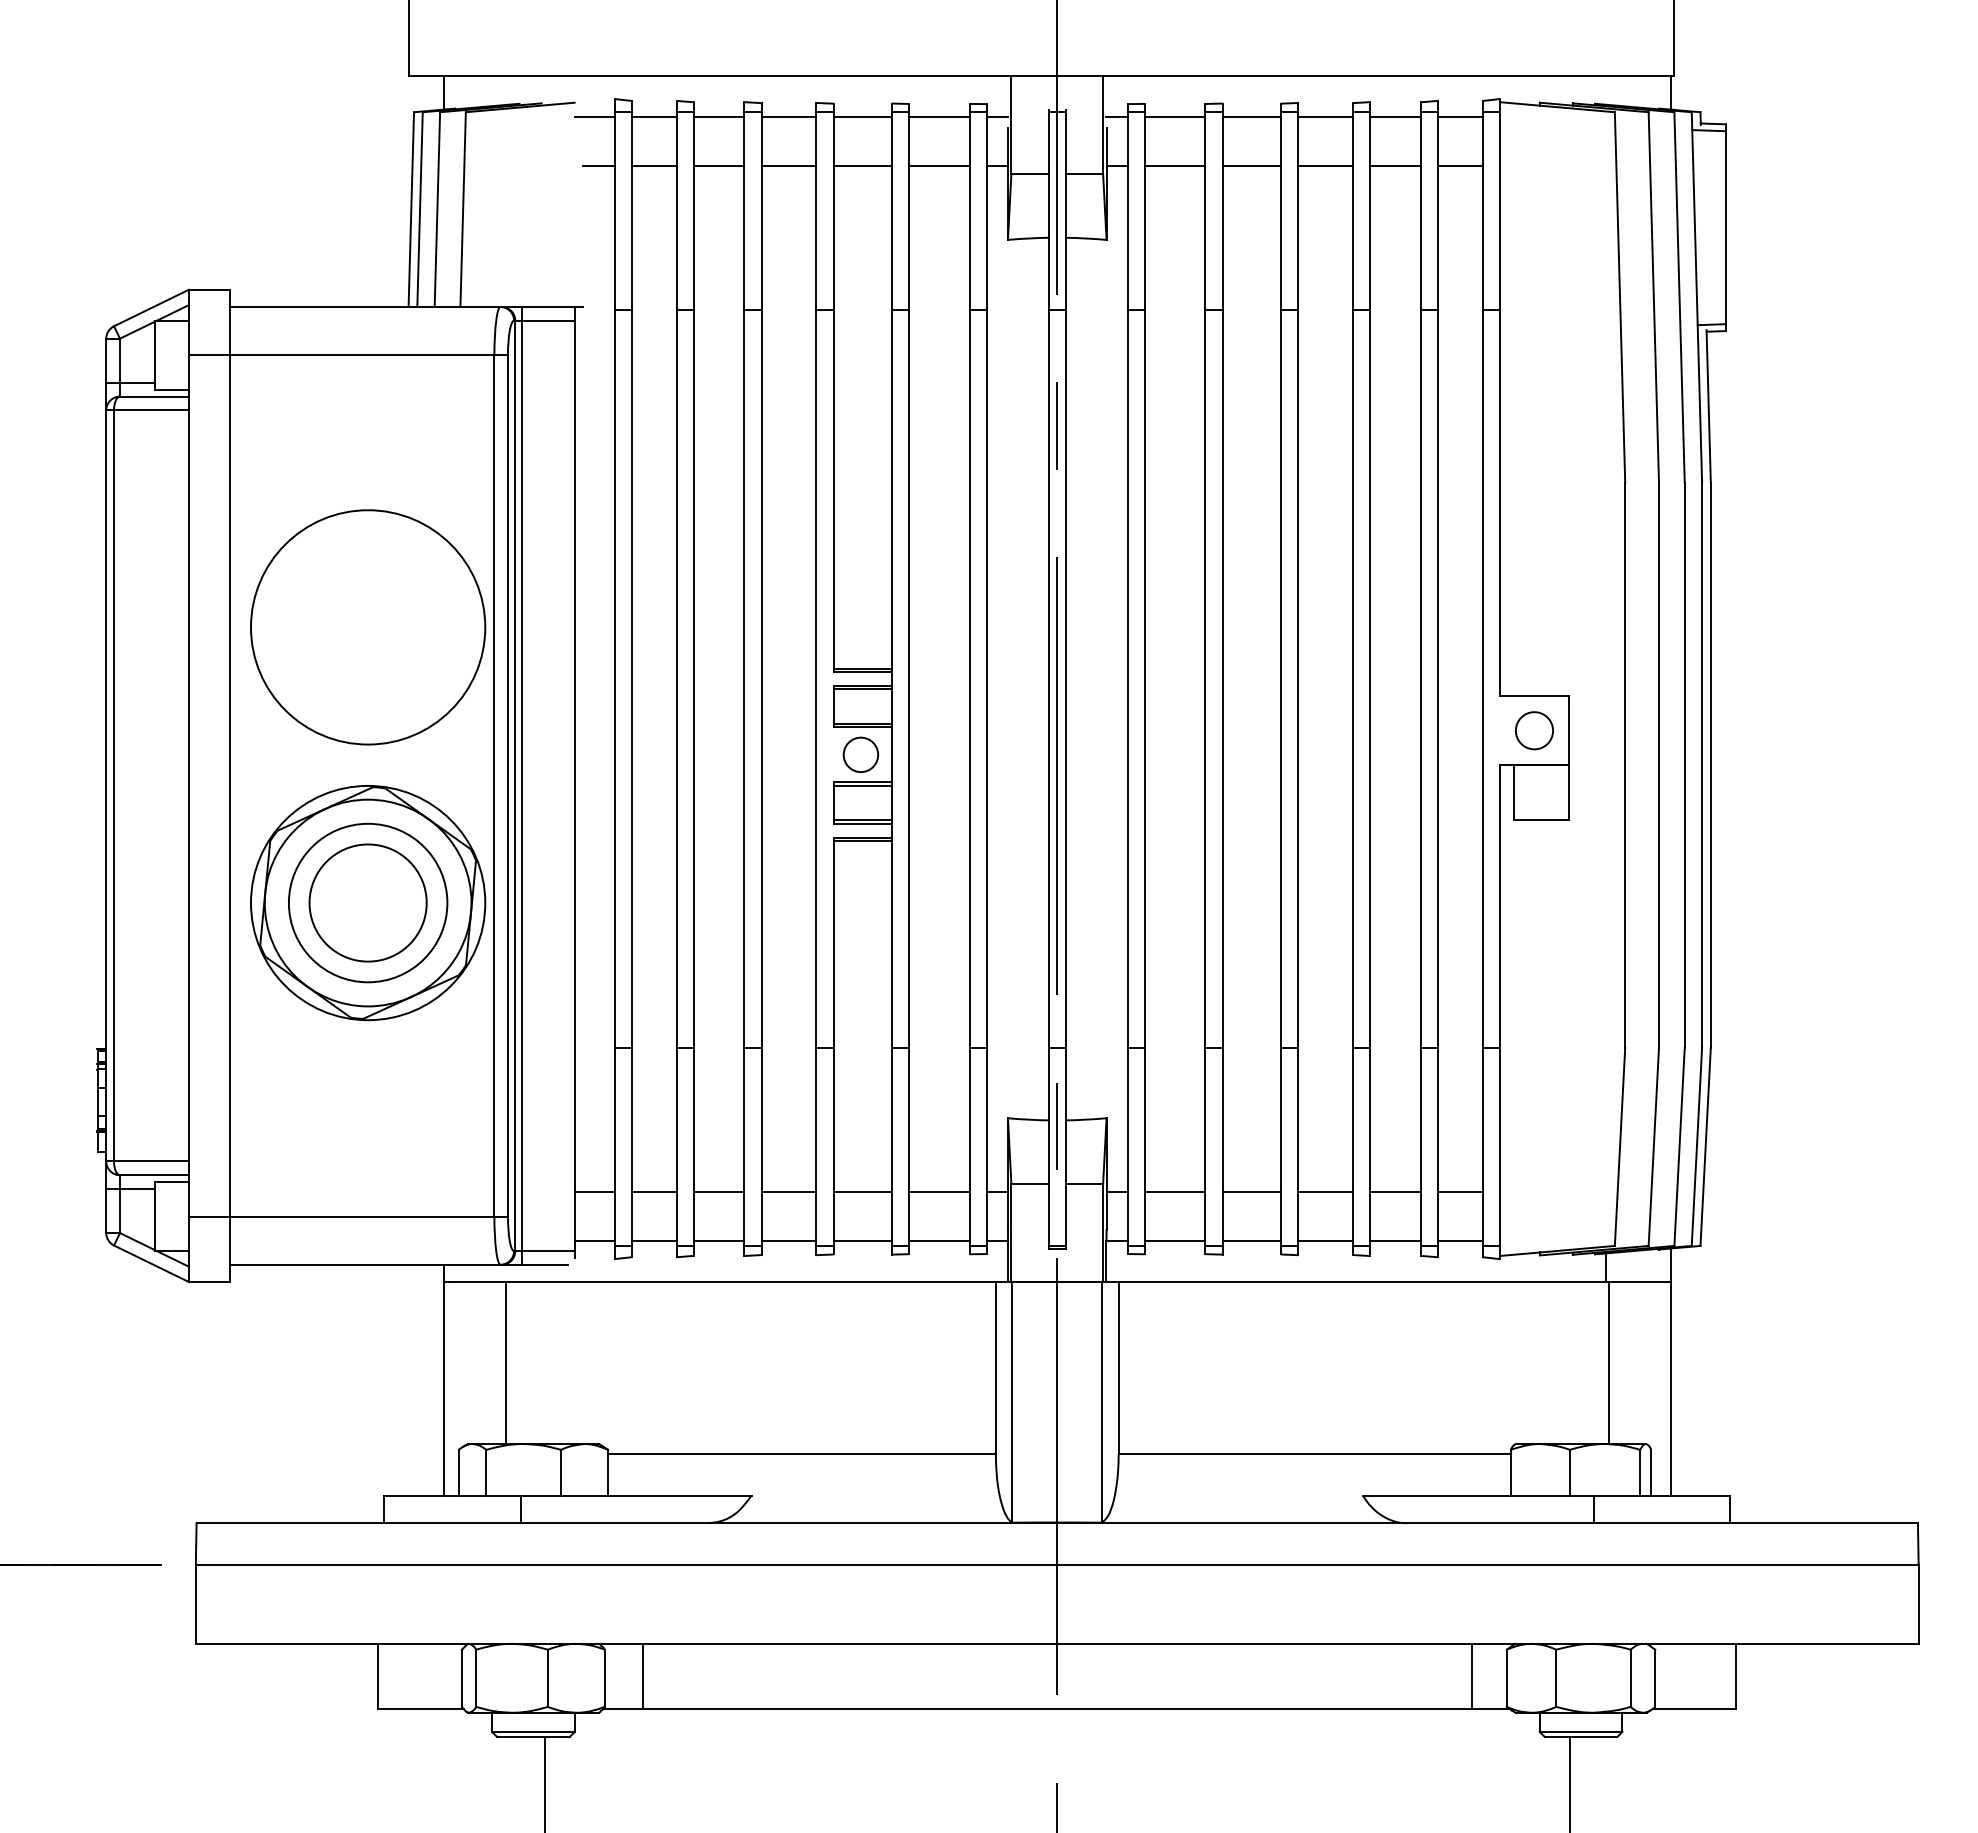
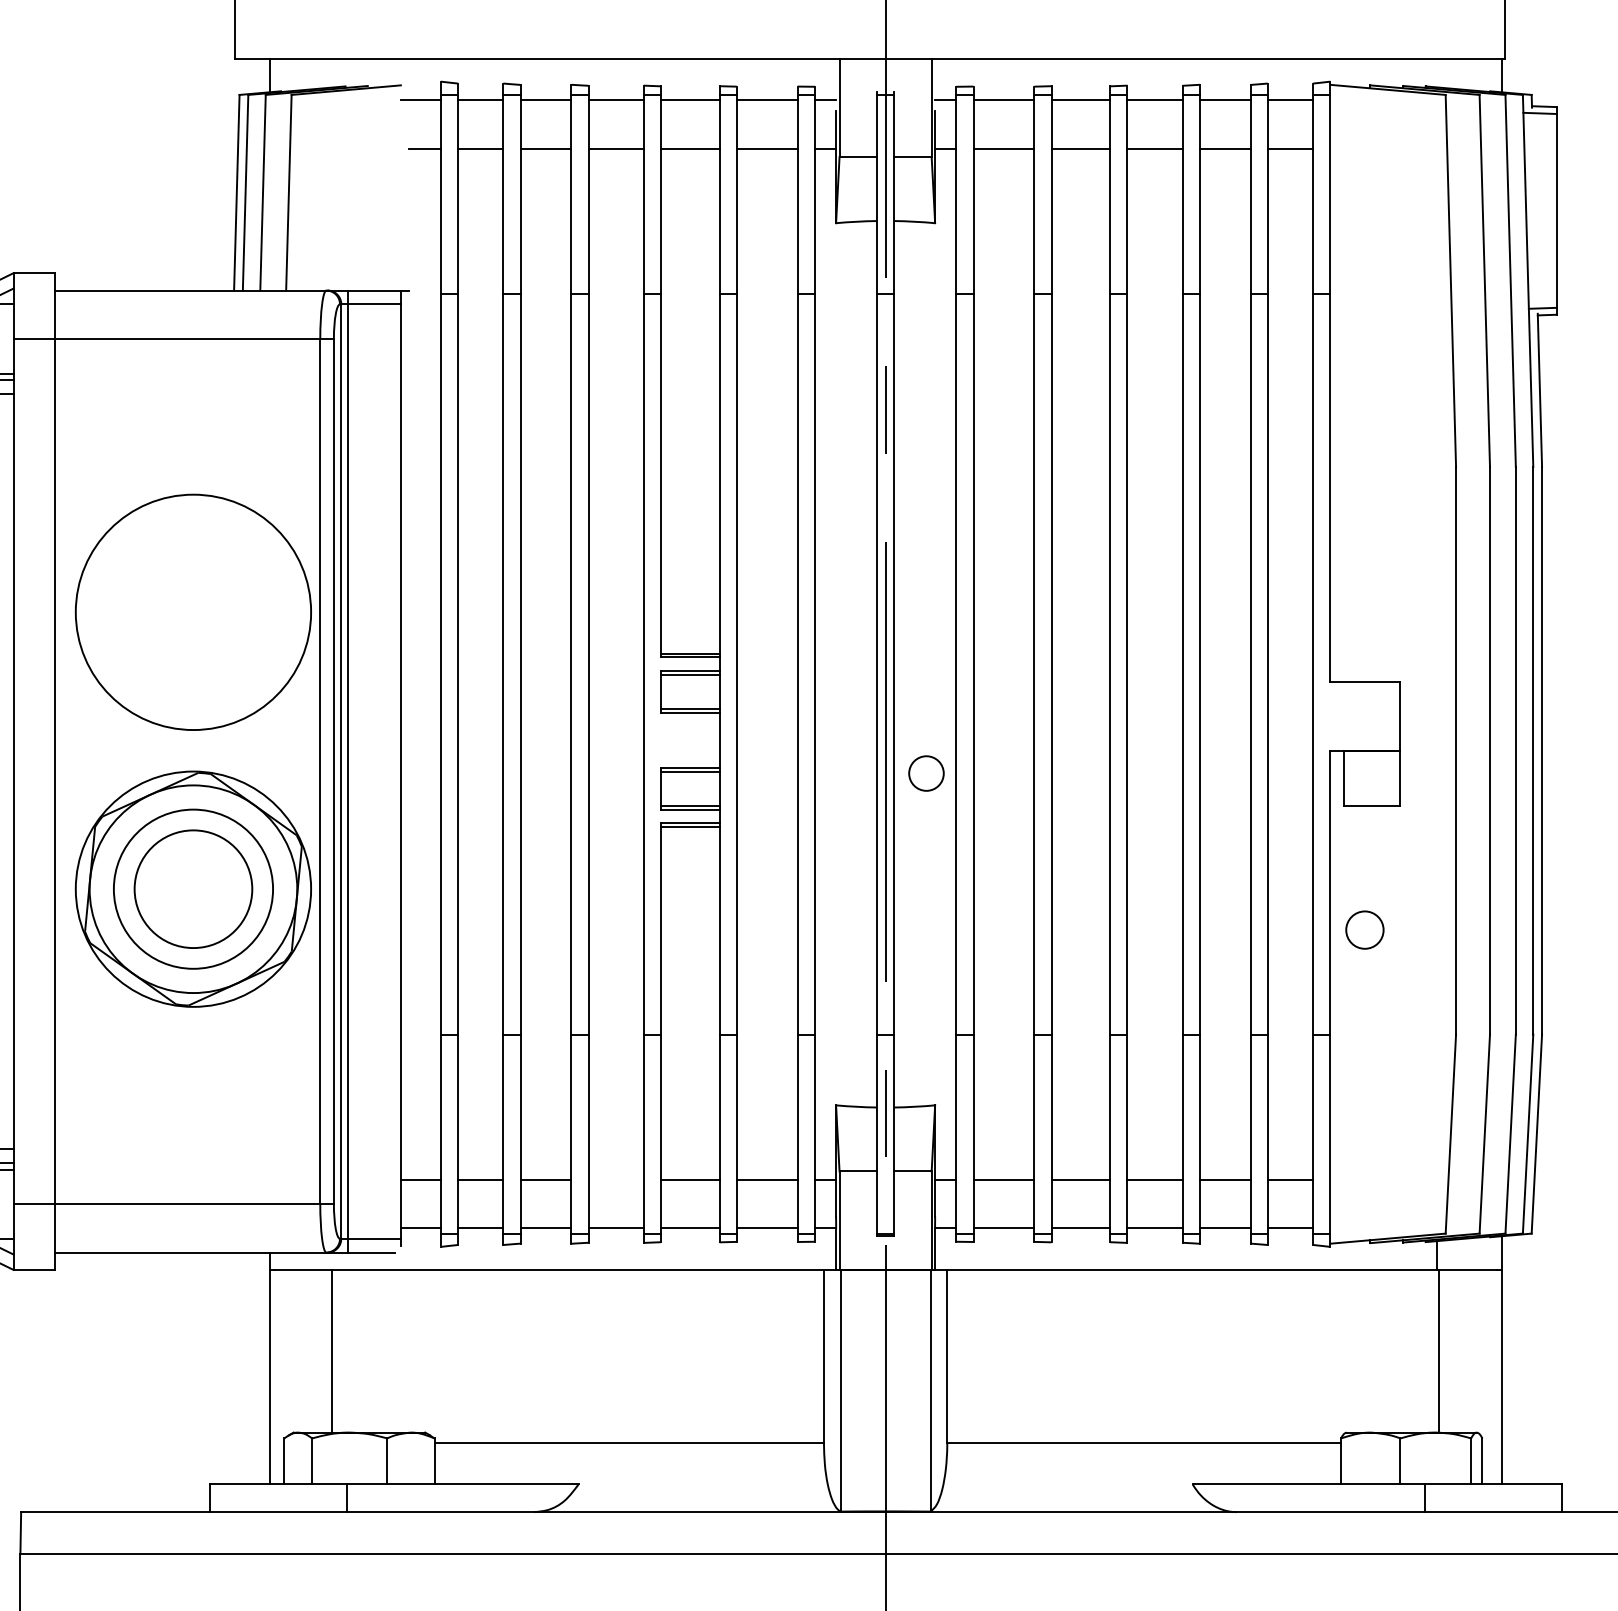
circle: (1534, 730) -> (1364, 929), moved
circle: (860, 754) -> (926, 773), moved
line: (788, 1192) -> (615, 1179), removed

